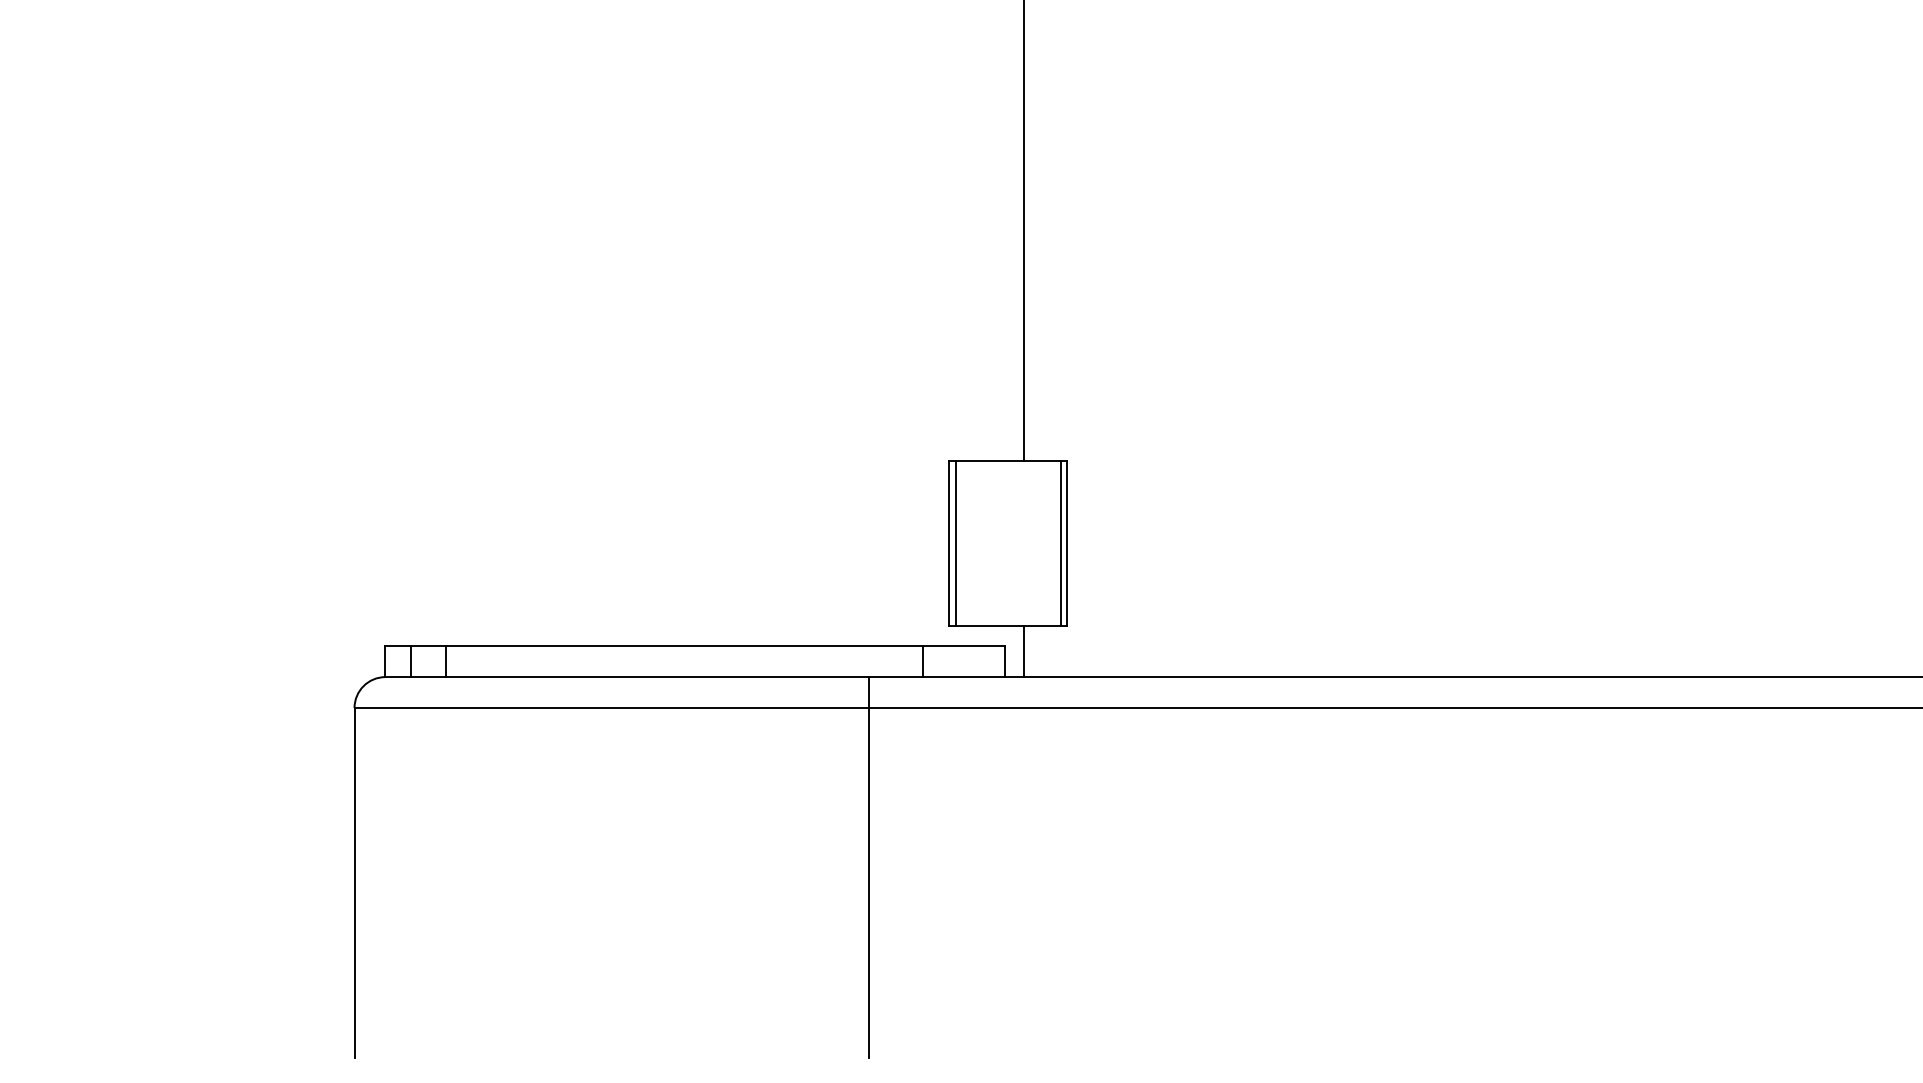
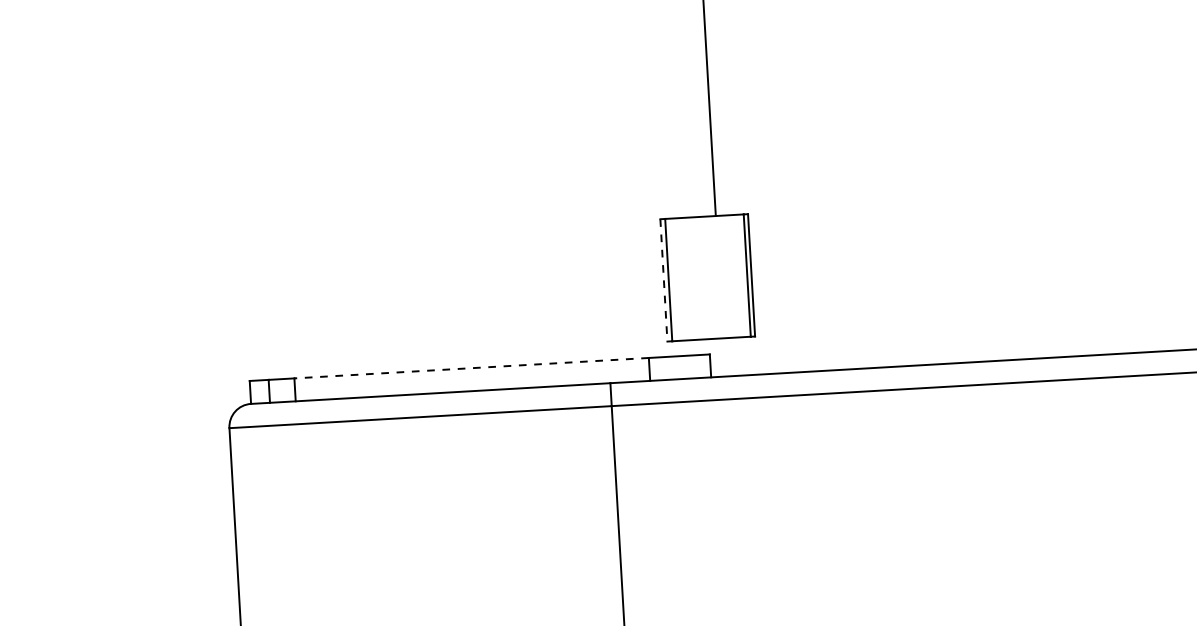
line: (949, 543) -> (664, 280), solid -> dashed
line: (684, 646) -> (471, 368), solid -> dashed
line: (1023, 651) -> (723, 357), removed

